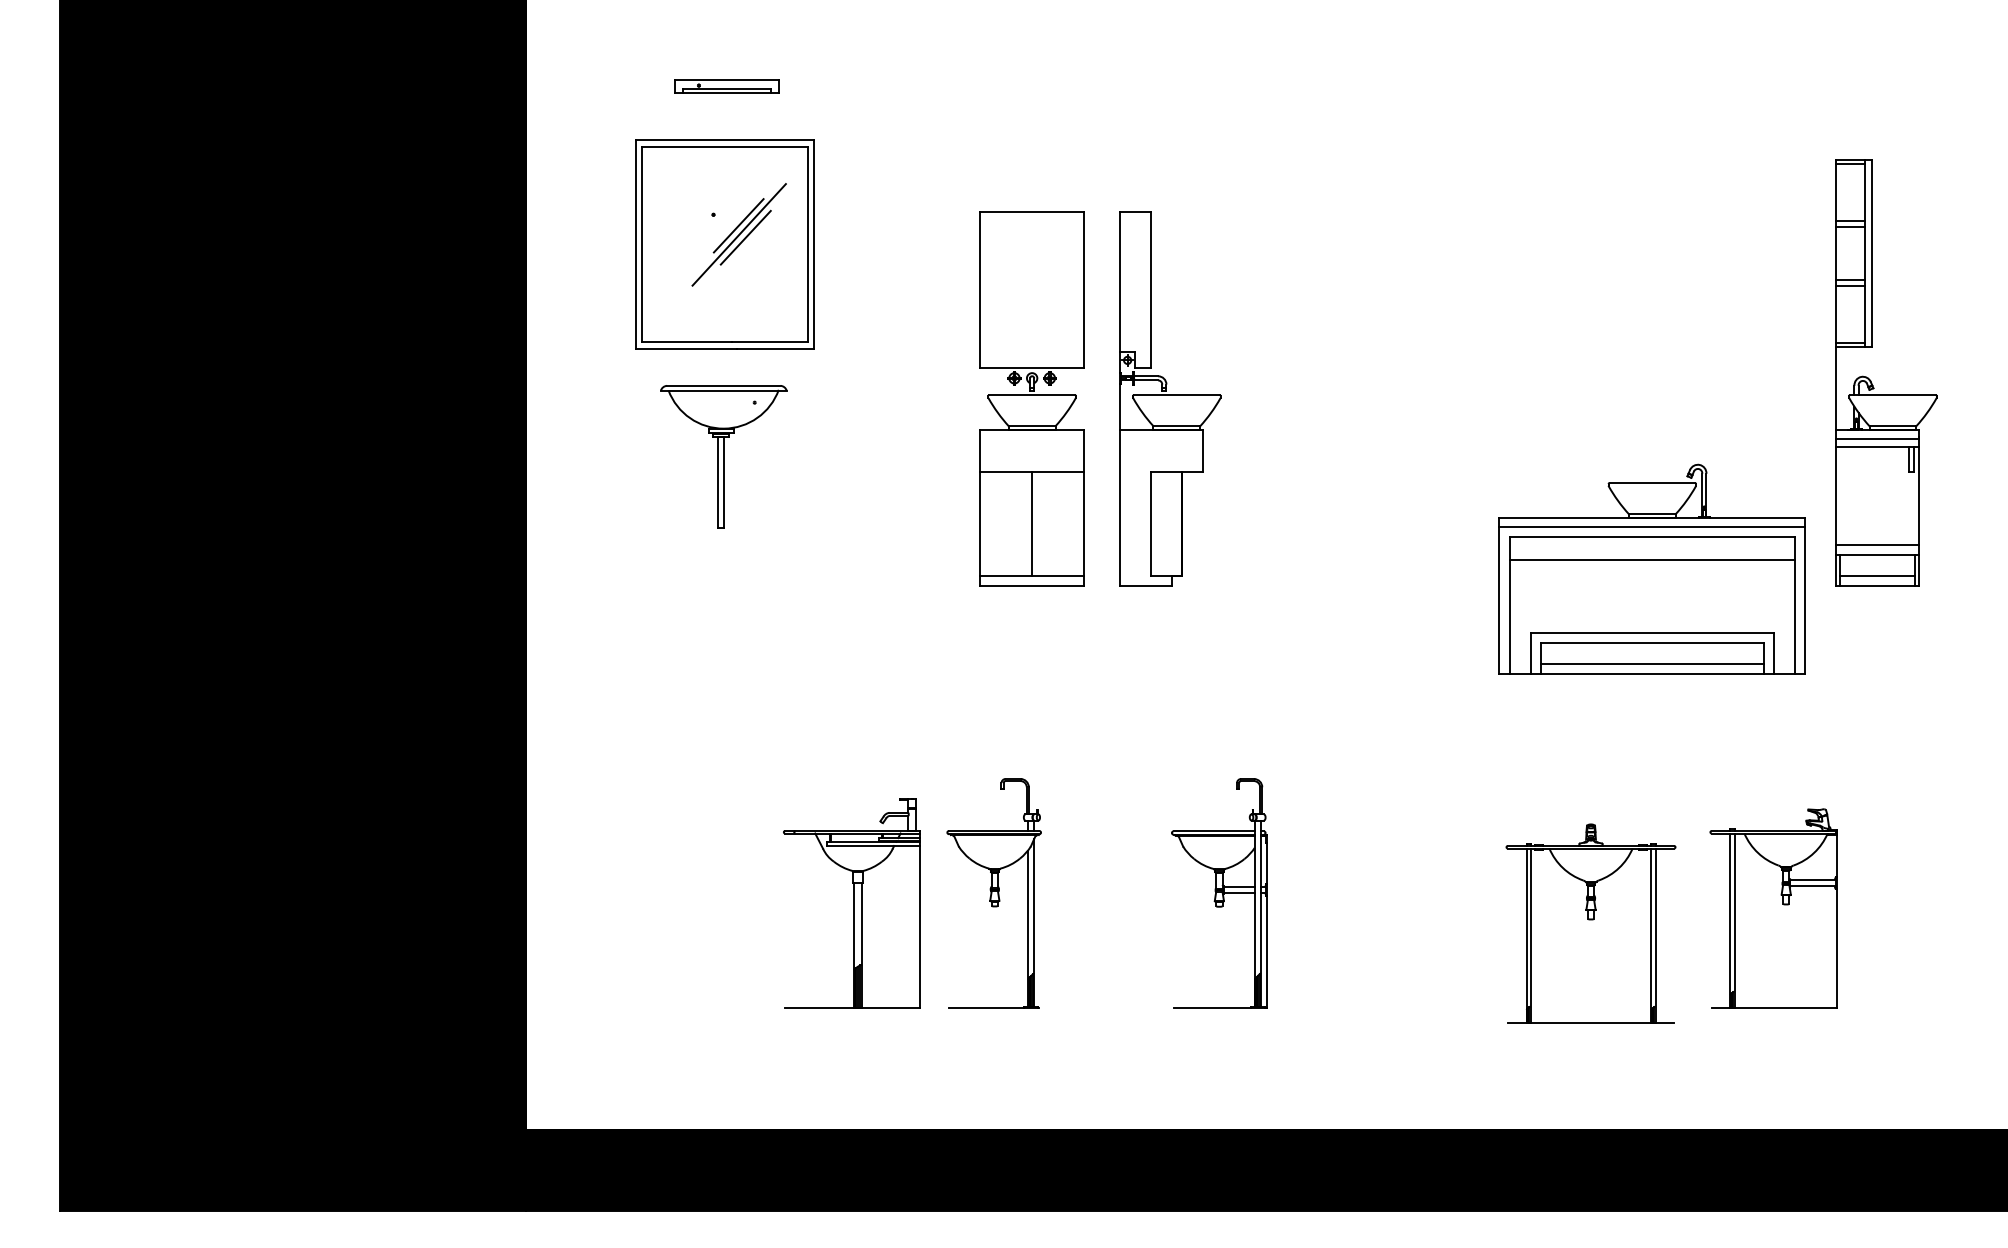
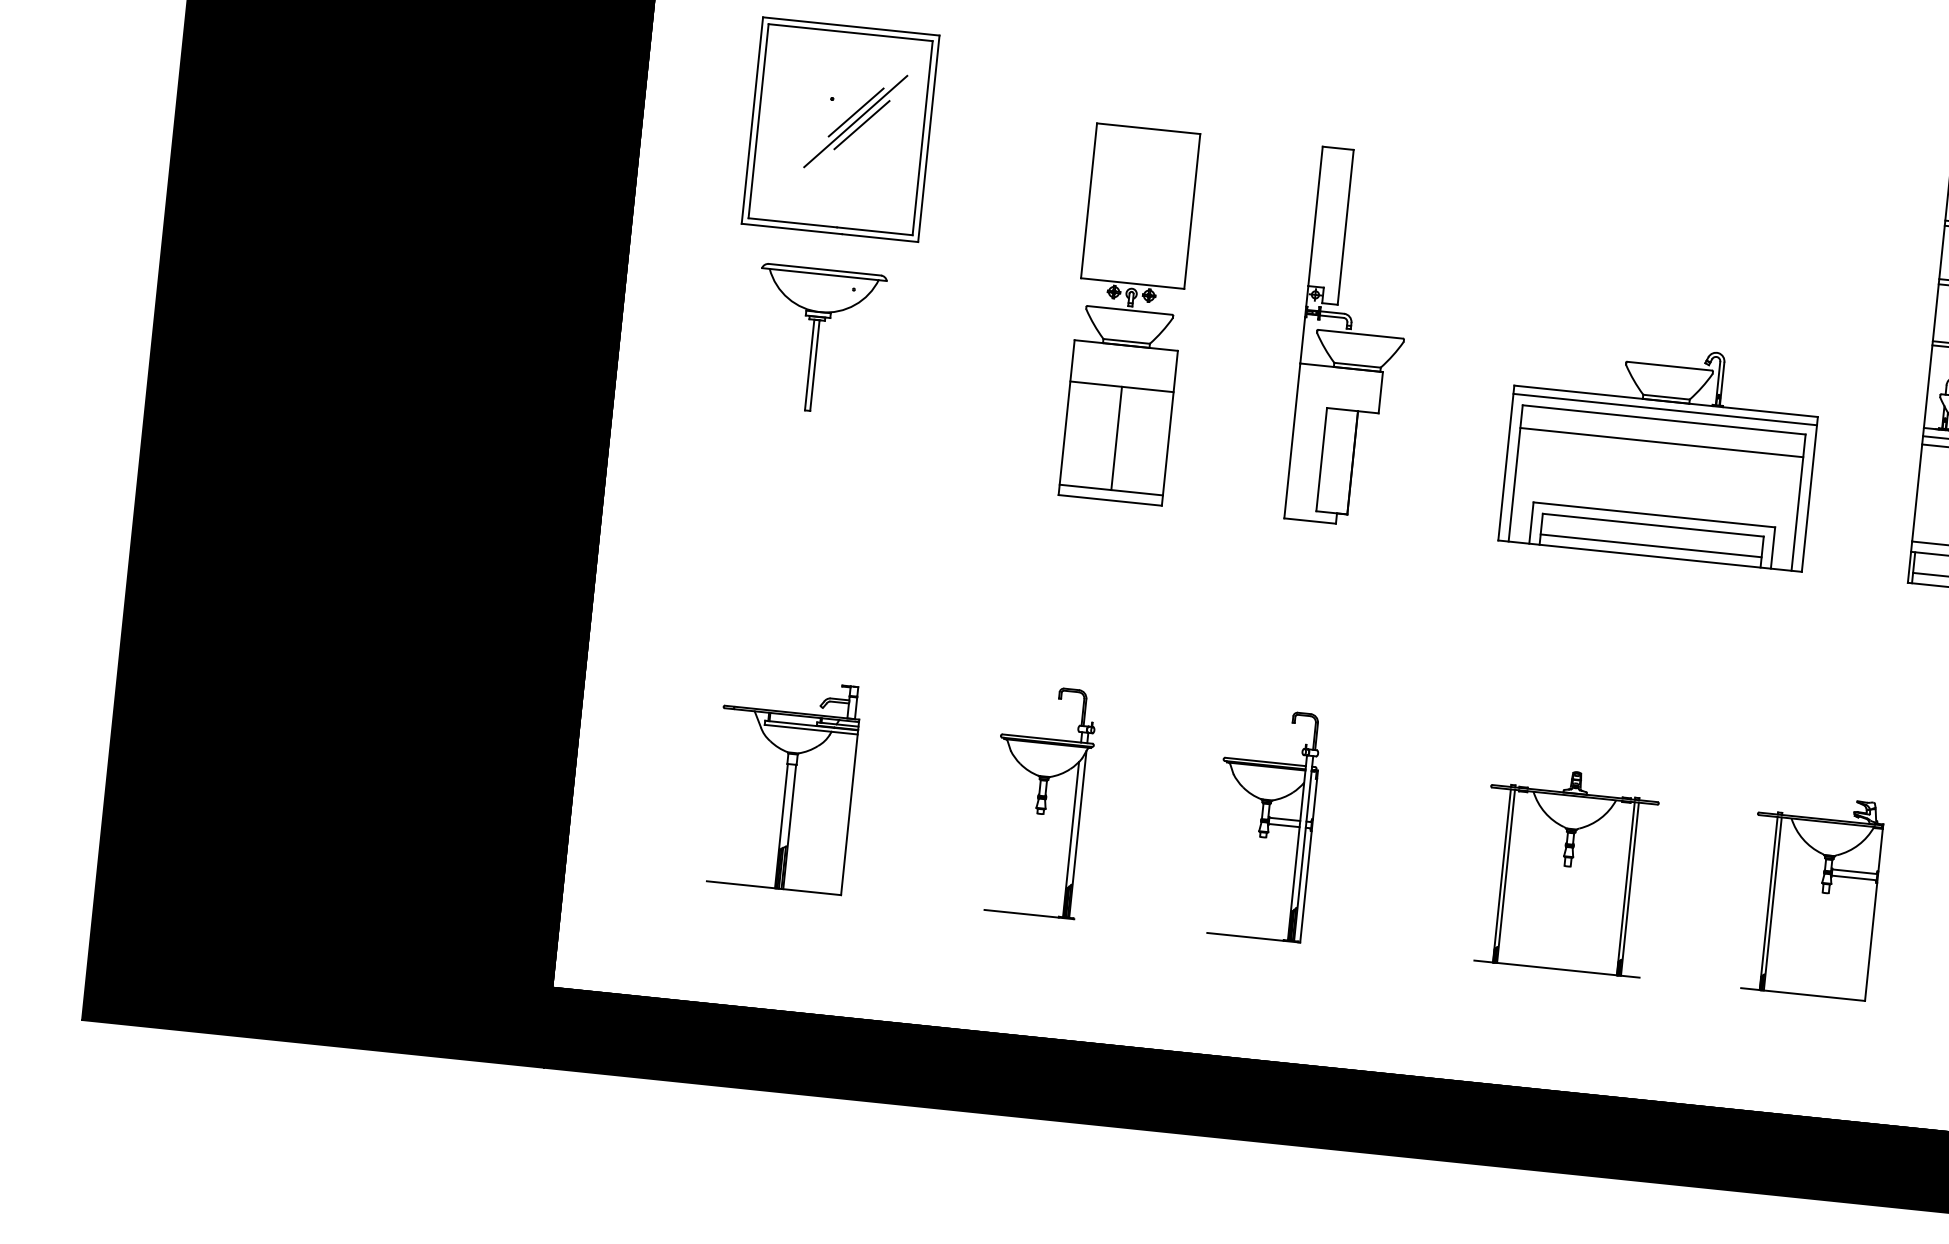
part: (1170, 398) -> (1354, 337), moved
part: (1651, 568) -> (1660, 450), moved
part: (851, 903) -> (783, 784), moved
part: (1590, 923) -> (1566, 870), moved

